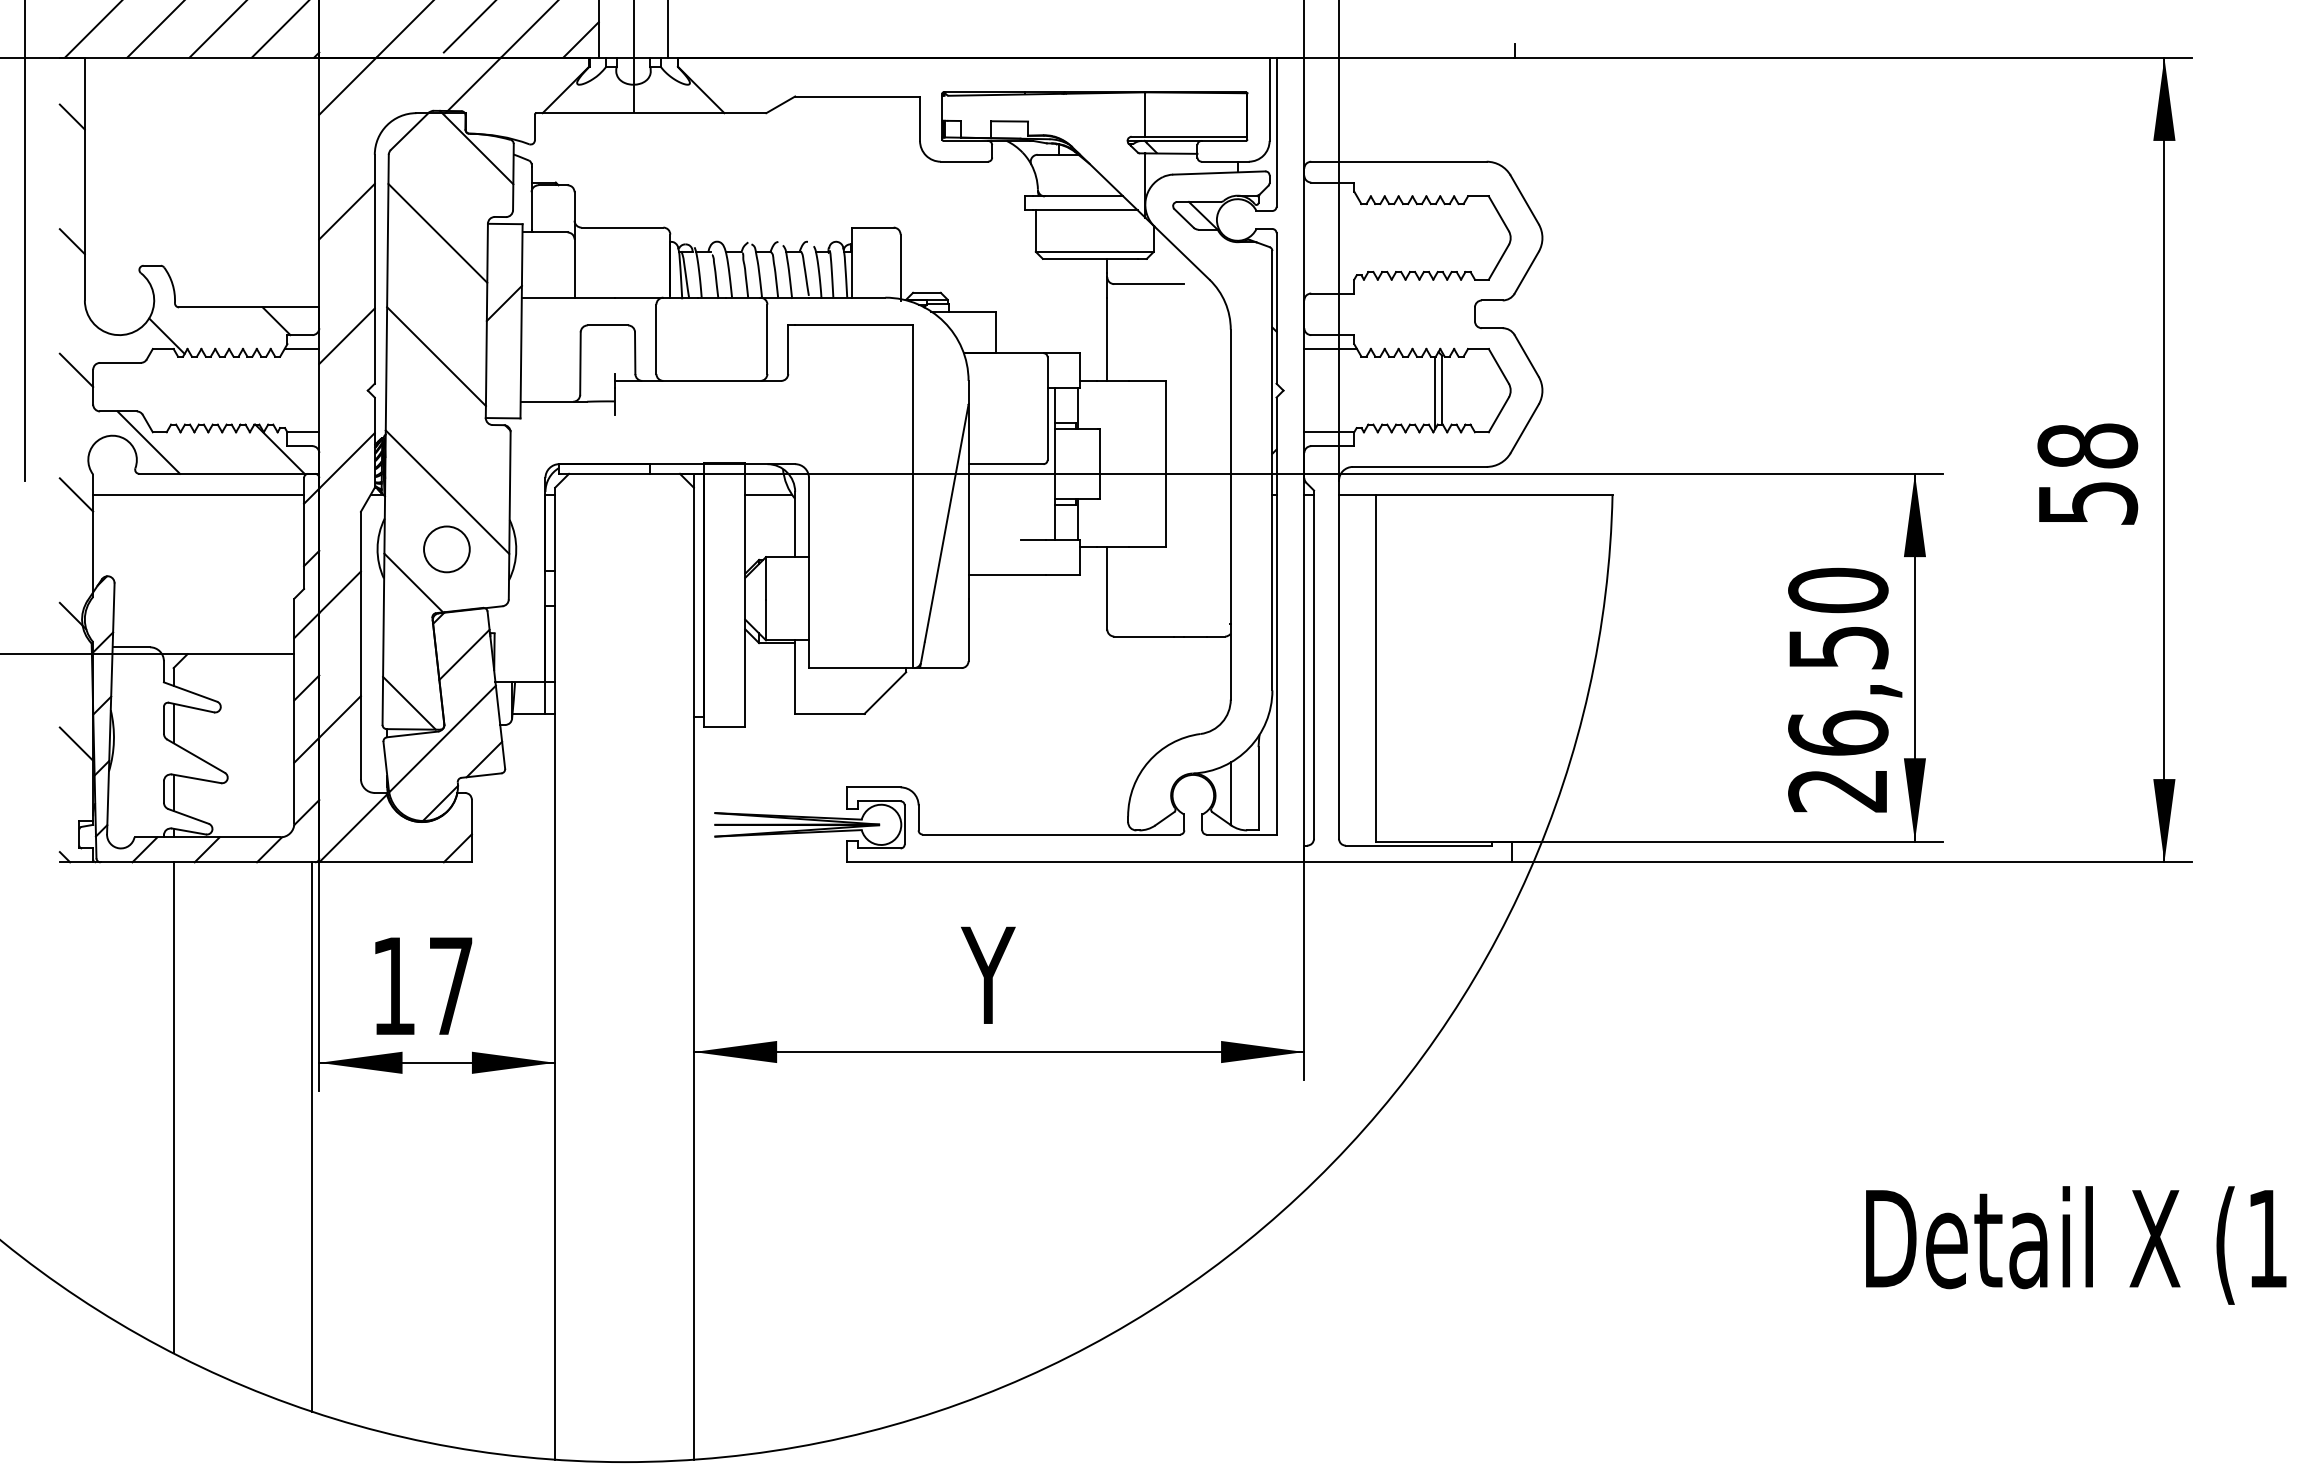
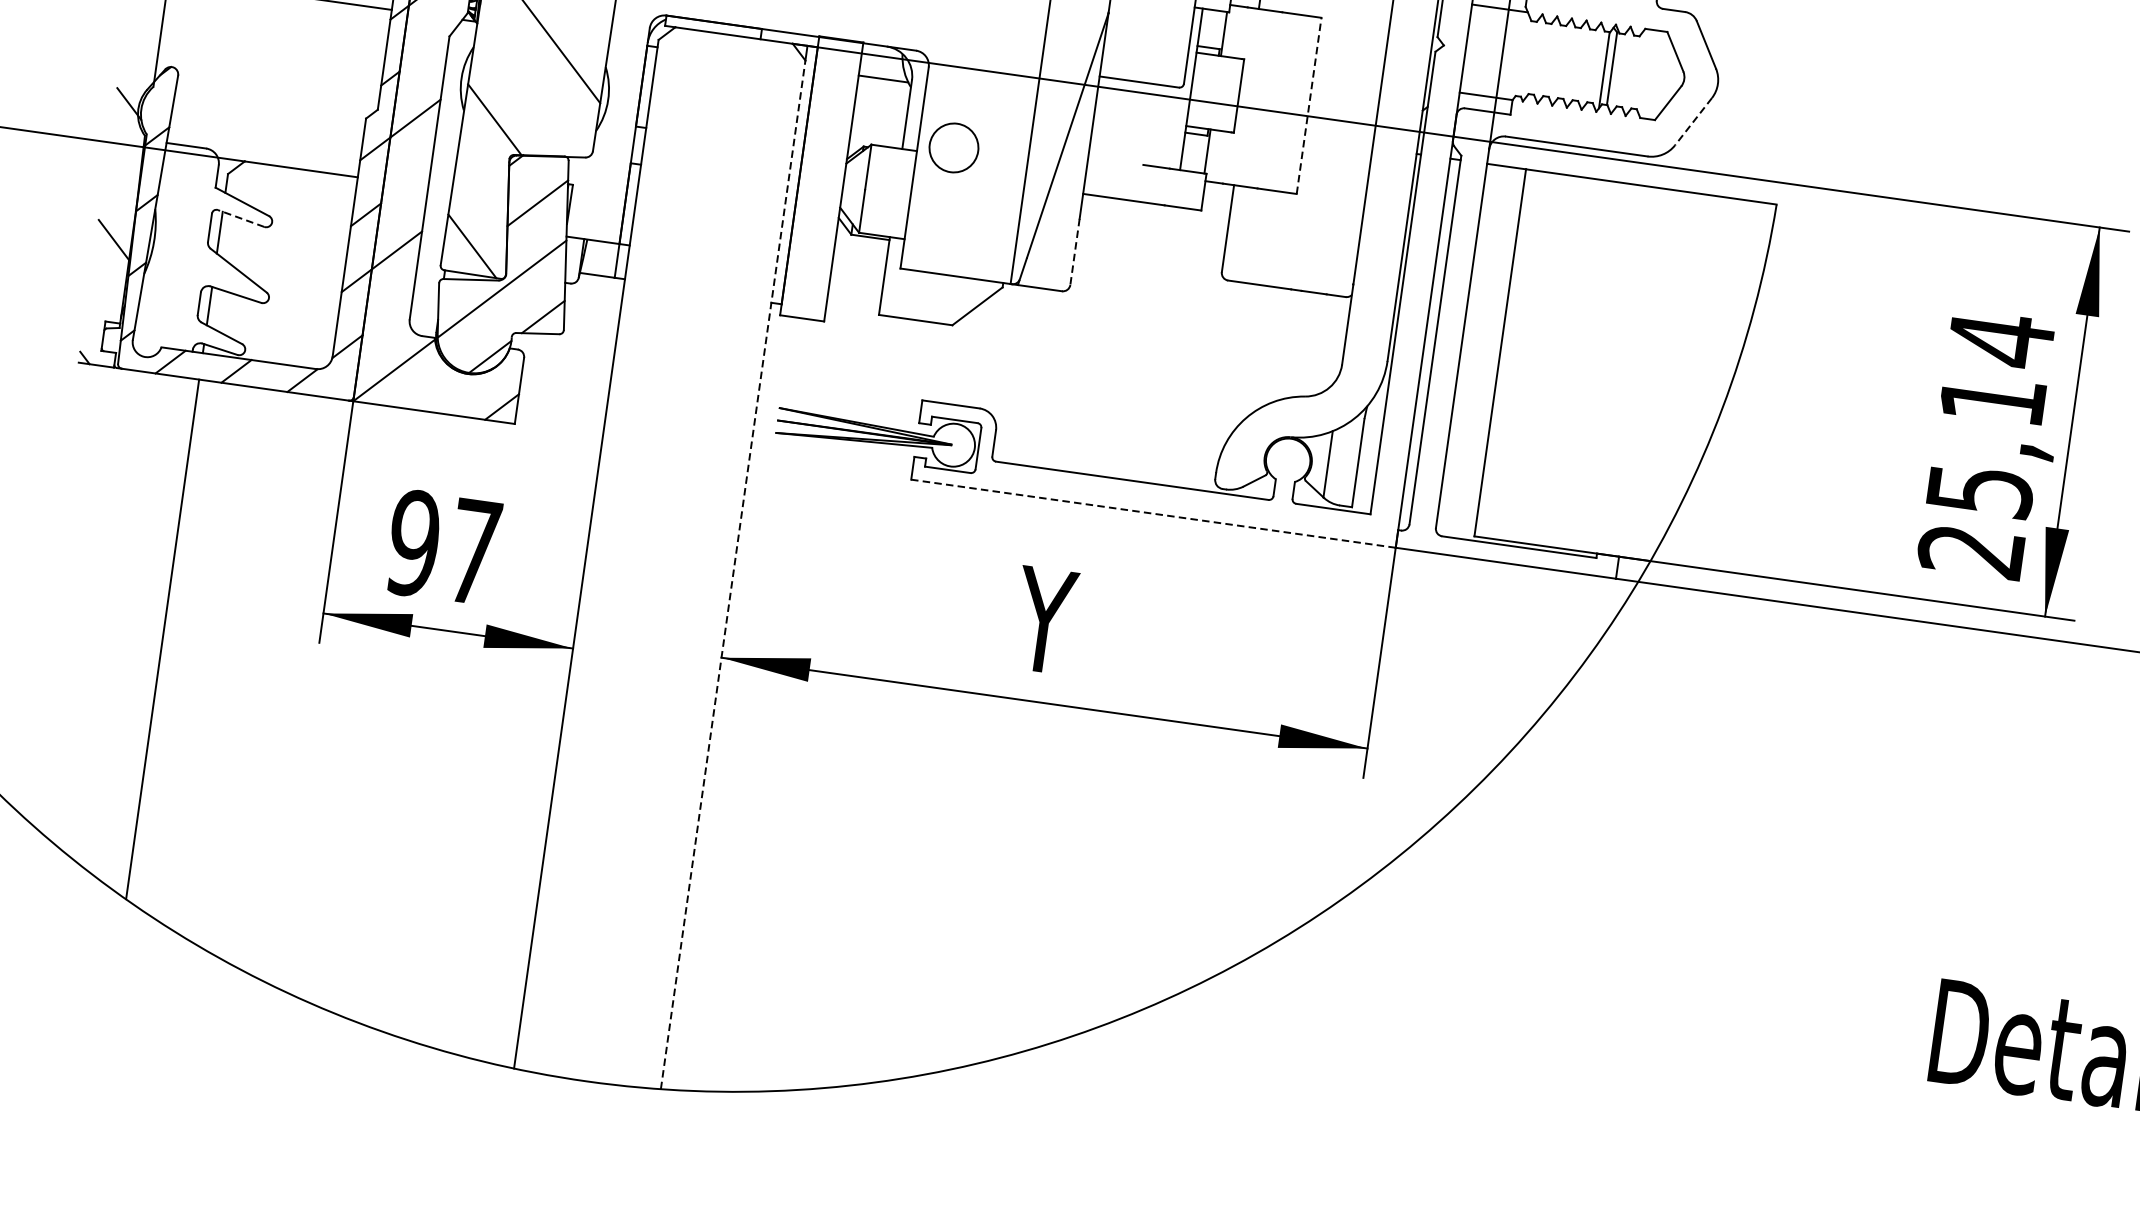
line: (1524, 429) -> (1693, 122), solid -> dashed
line: (1166, 463) -> (1309, 105), solid -> dashed
circle: (446, 549) -> (953, 148), moved
line: (968, 630) -> (1074, 252), solid -> dashed
text: (1838, 661) -> (1990, 414), 26,50 -> 25,14
line: (191, 707) -> (241, 218), solid -> dashed
line: (1075, 862) -> (1153, 513), solid -> dashed
line: (693, 973) -> (732, 574), solid -> dashed
text: (393, 986) -> (413, 543), 17 -> 97
line: (312, 1136) -> (305, 690), removed

